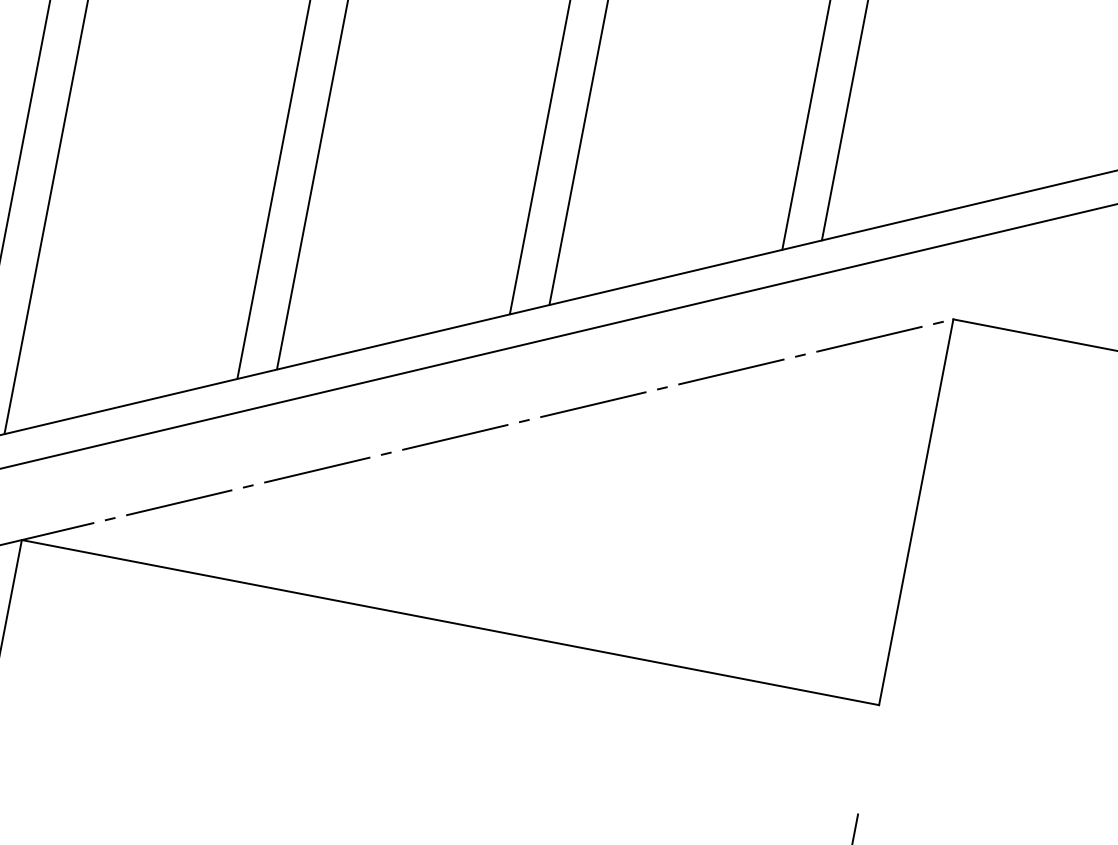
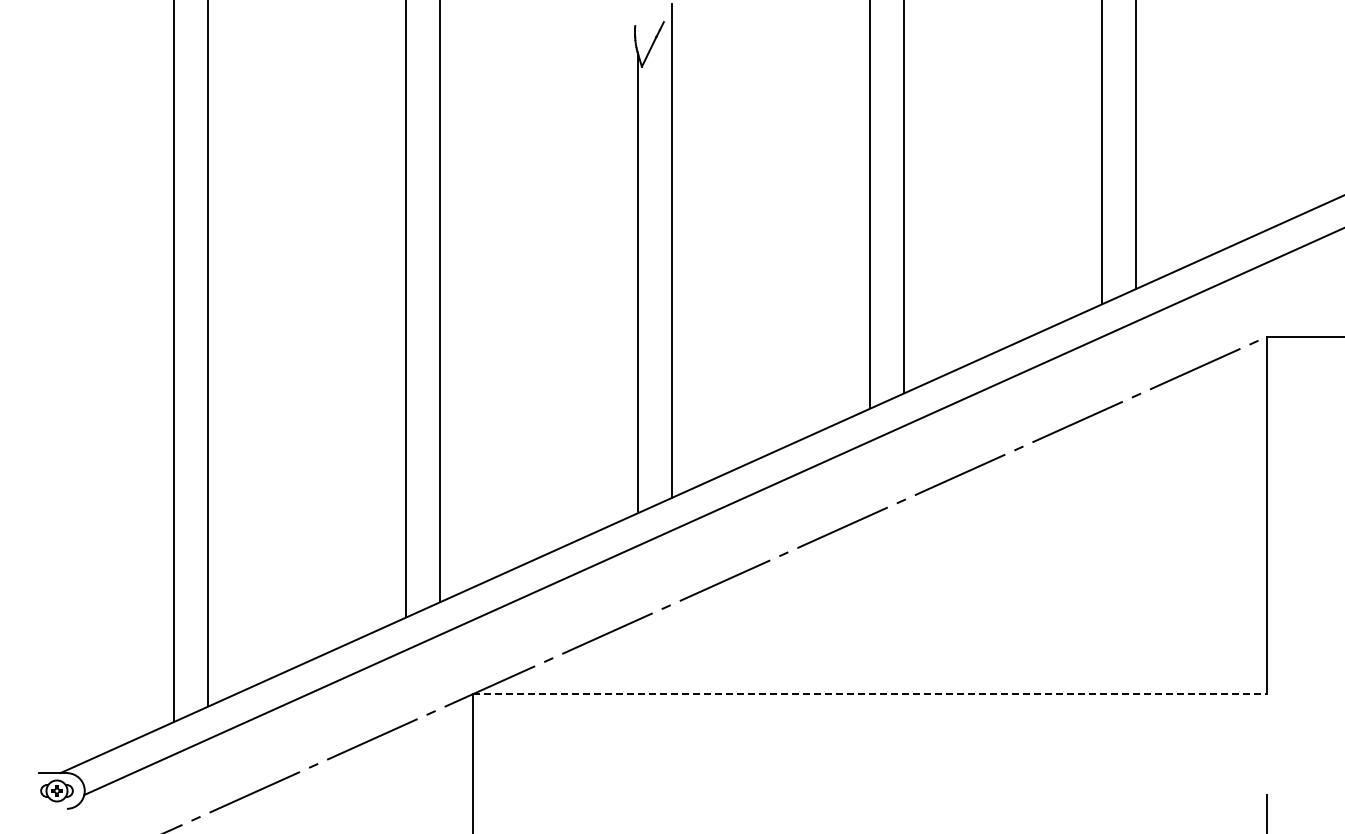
line: (451, 622) -> (870, 693), solid -> dashed

